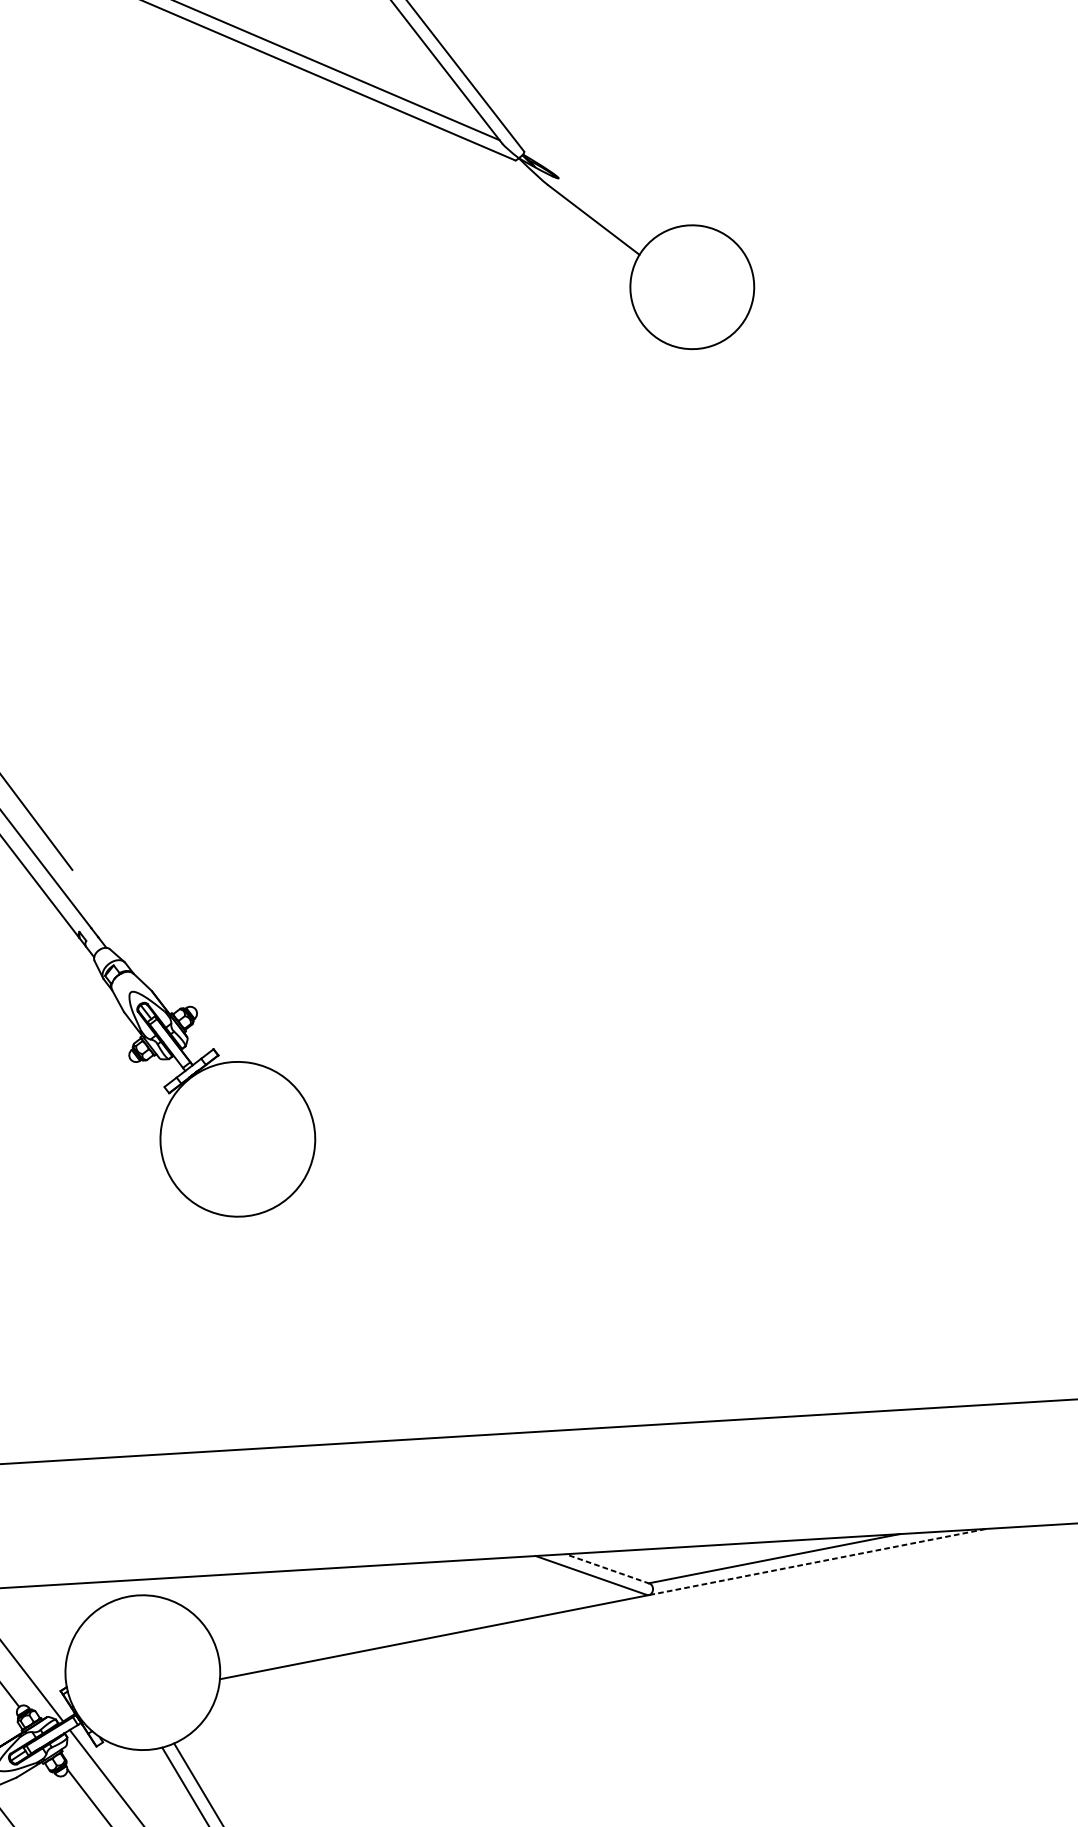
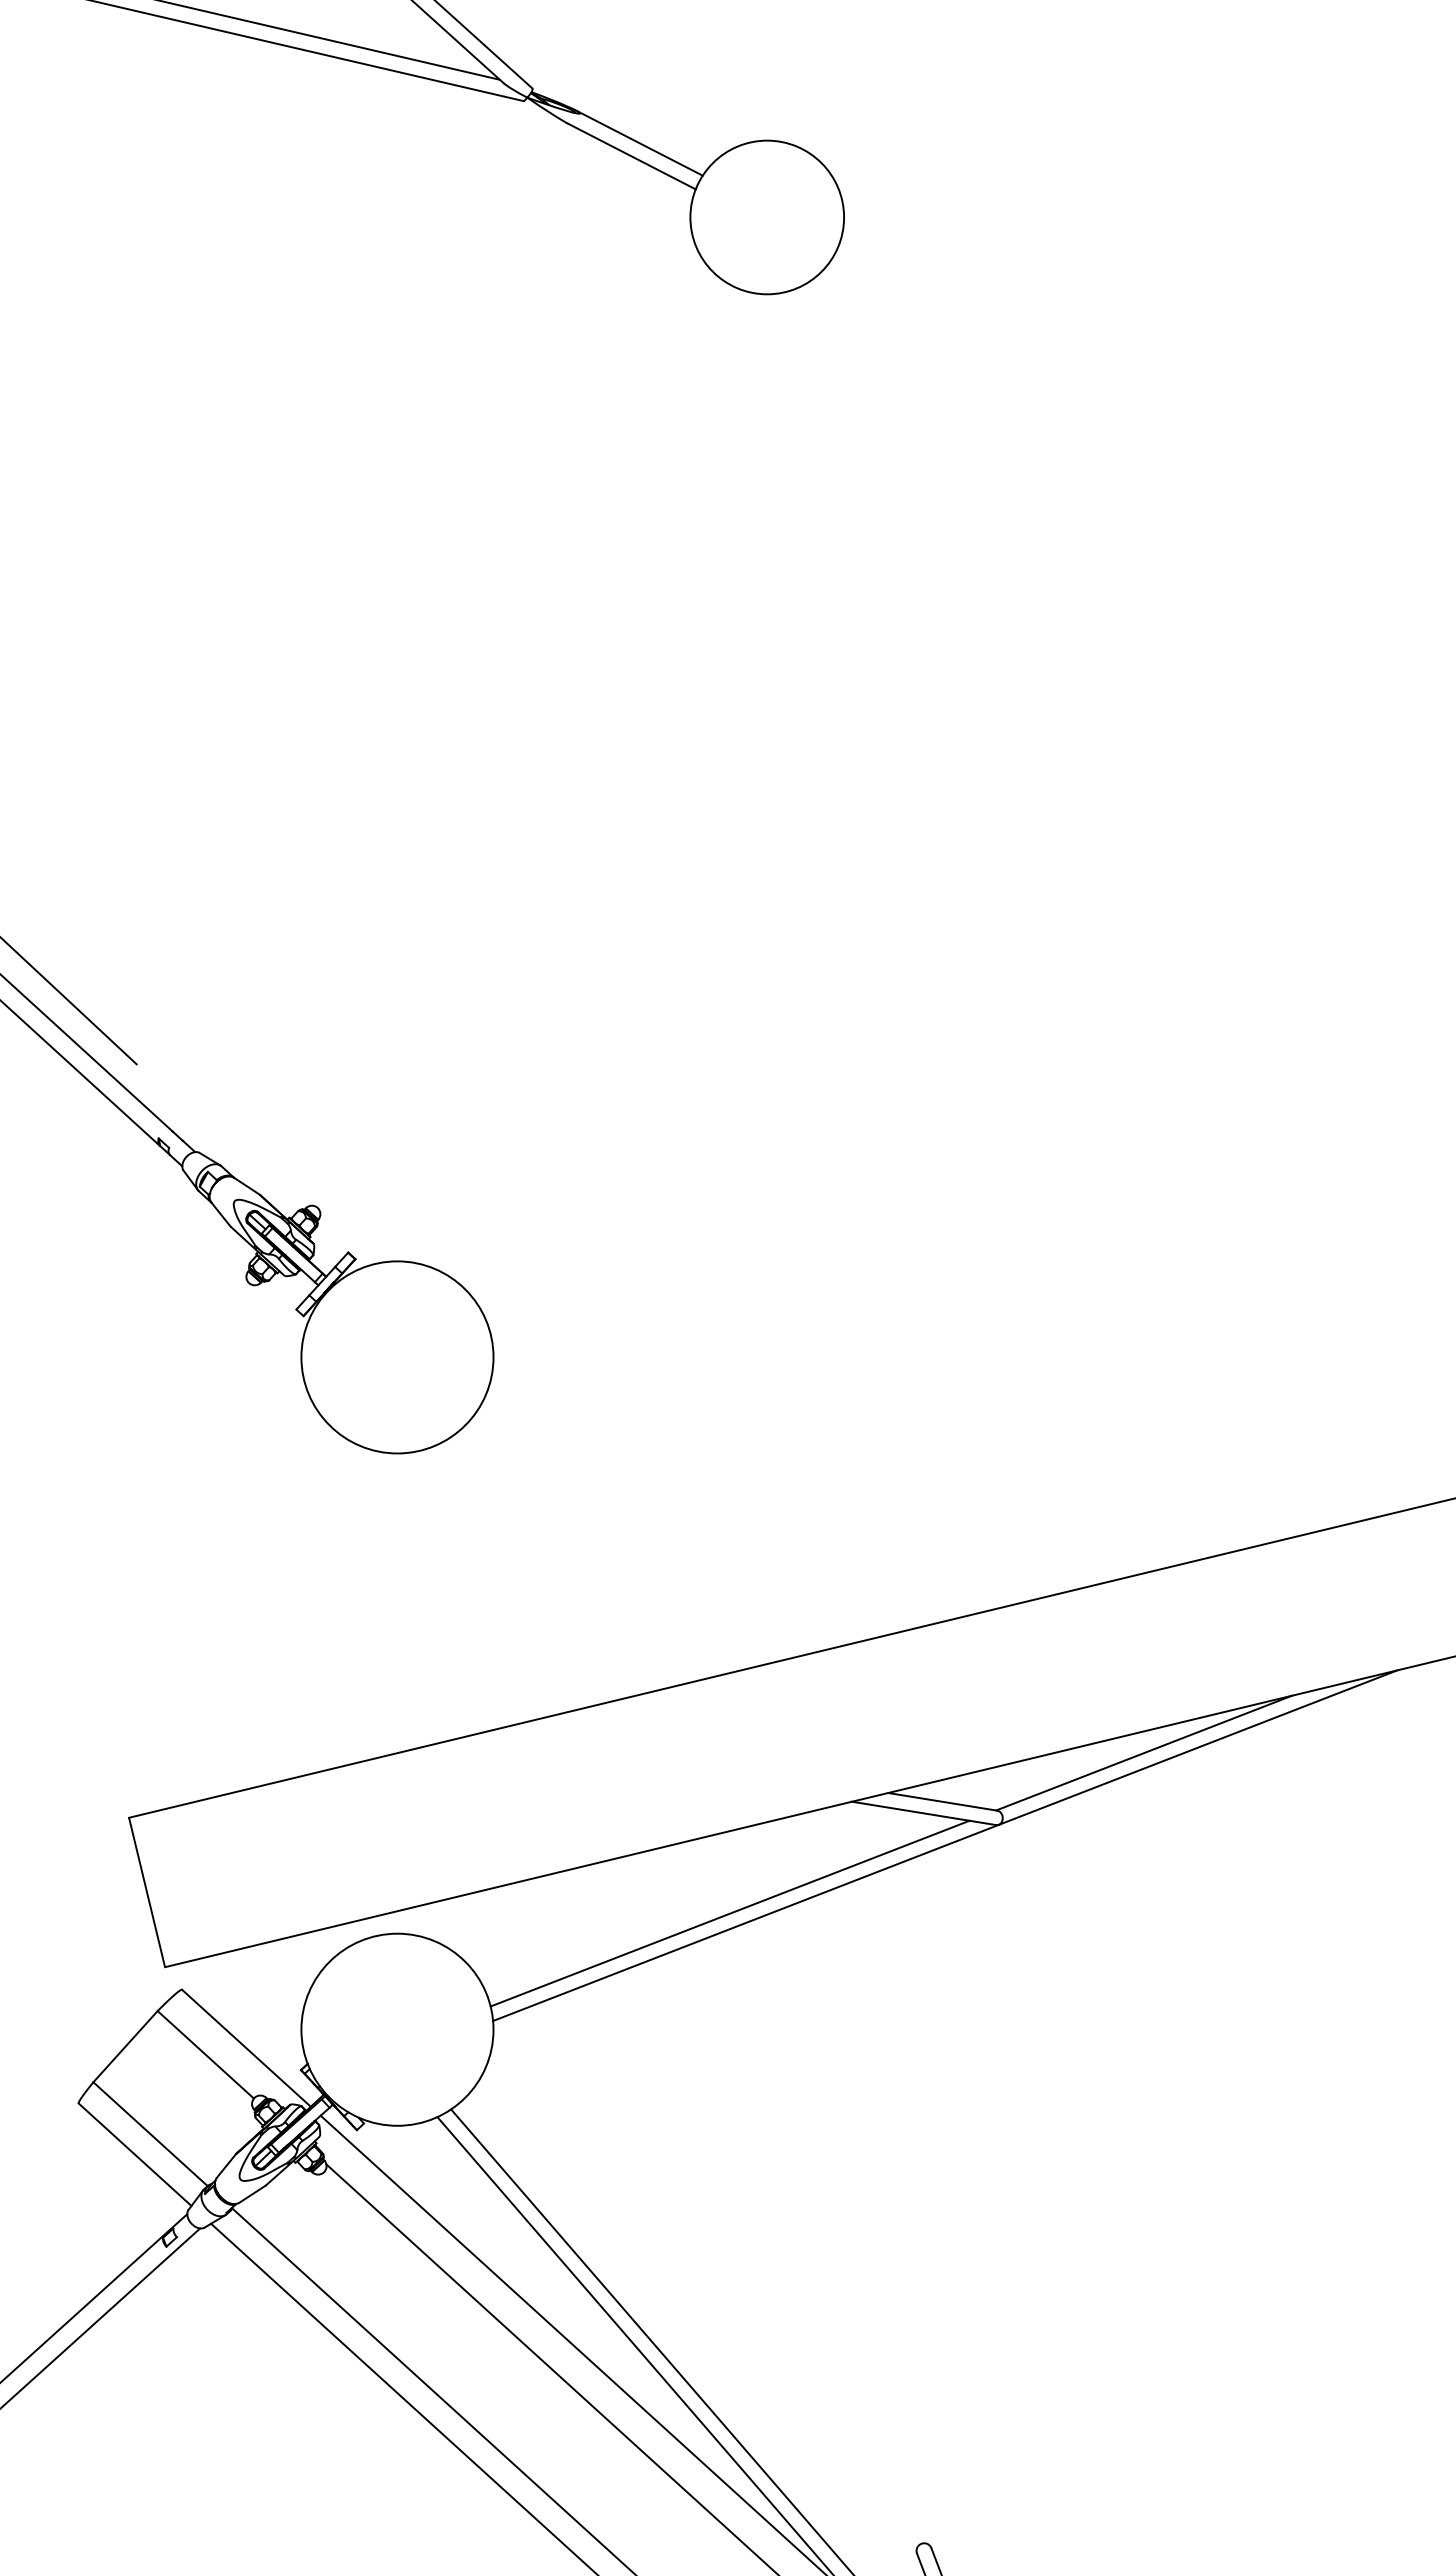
line: (600, 209) -> (638, 142), added
line: (818, 1561) -> (1198, 1747), dashed -> solid
line: (607, 1568) -> (942, 1801), dashed -> solid
line: (422, 1627) -> (729, 1913), added

